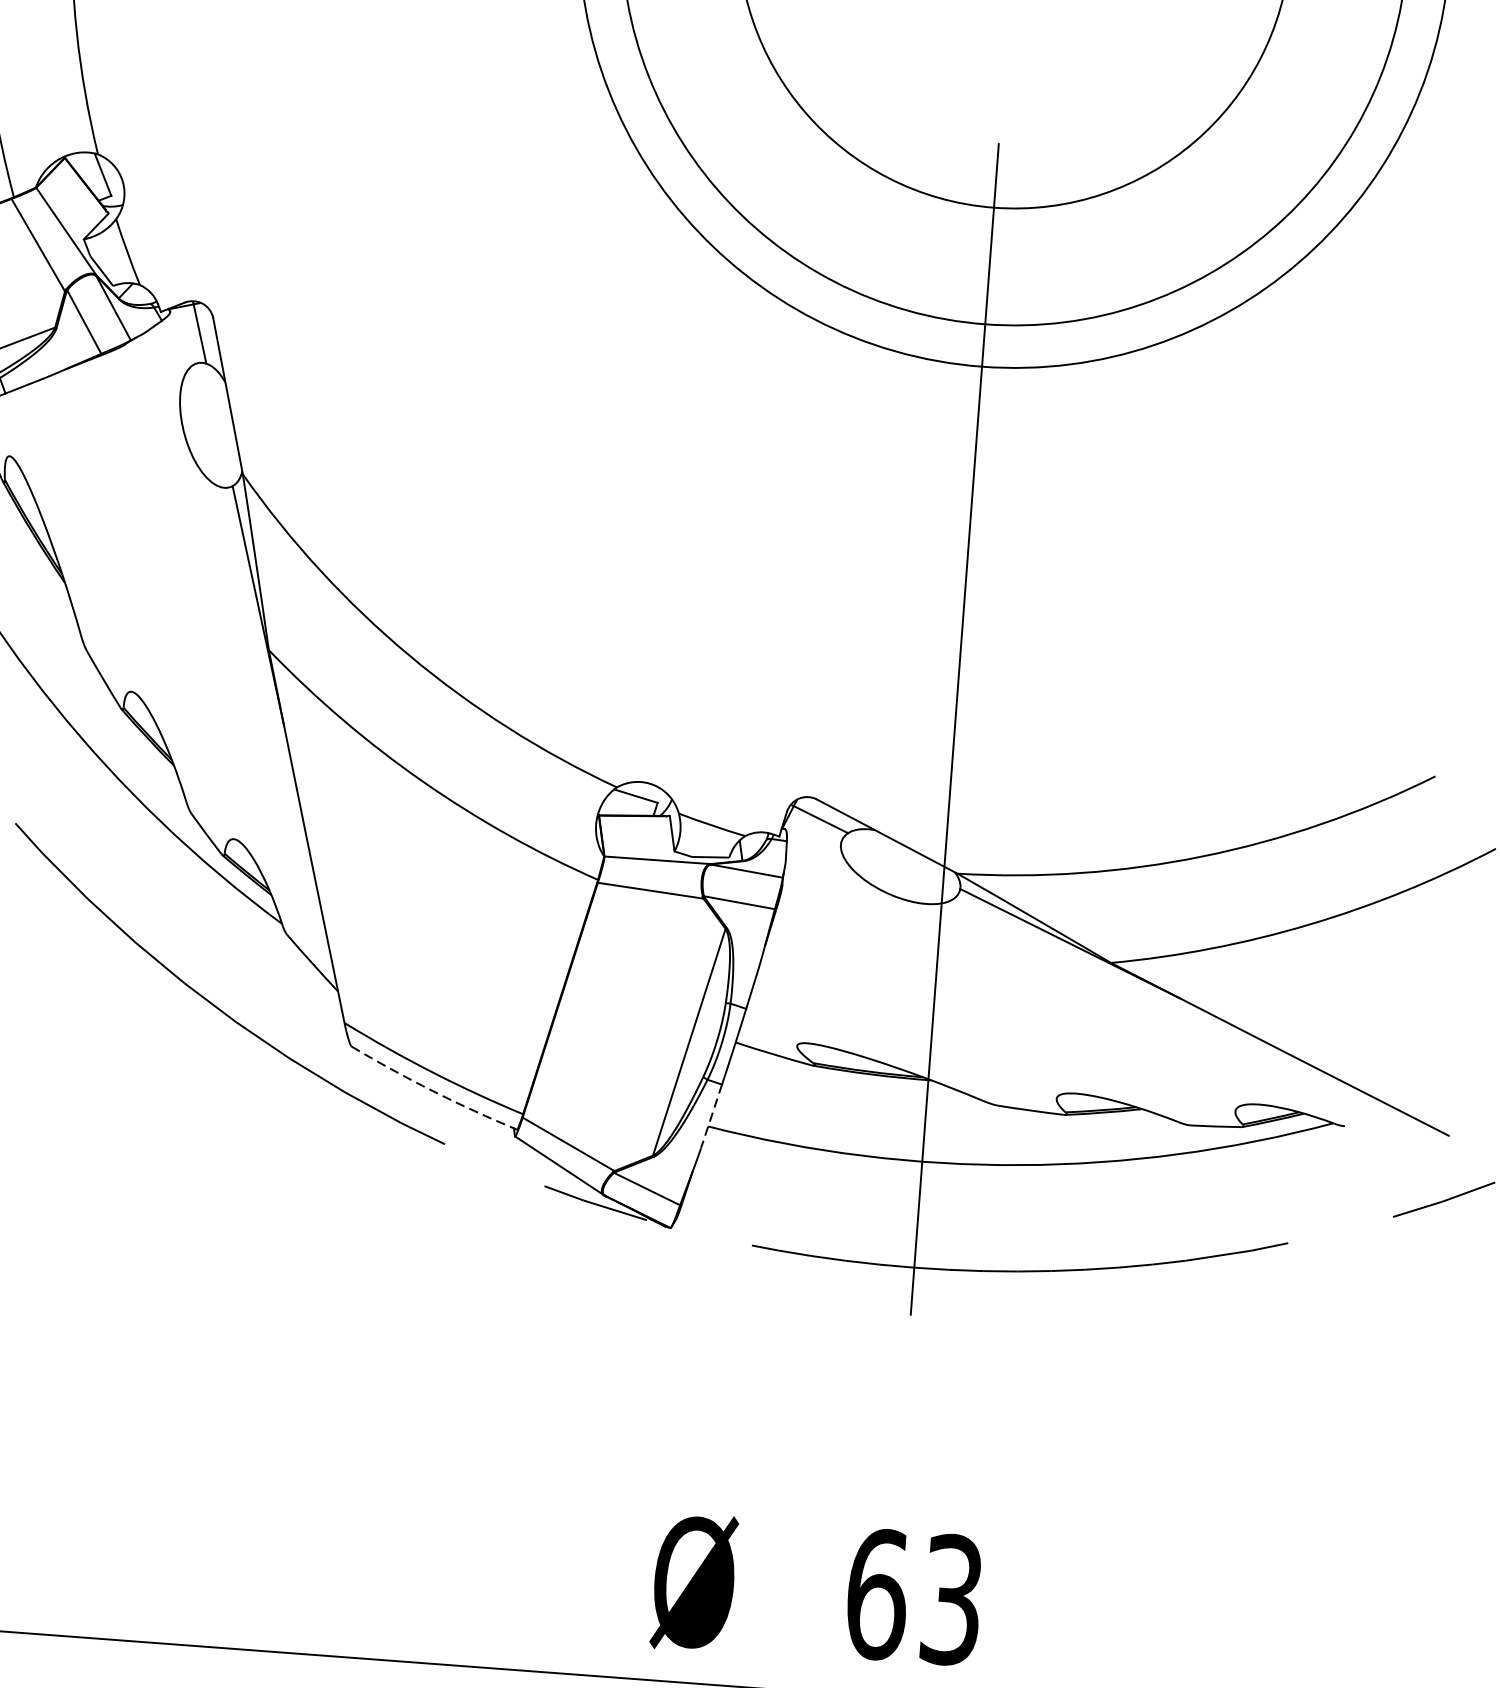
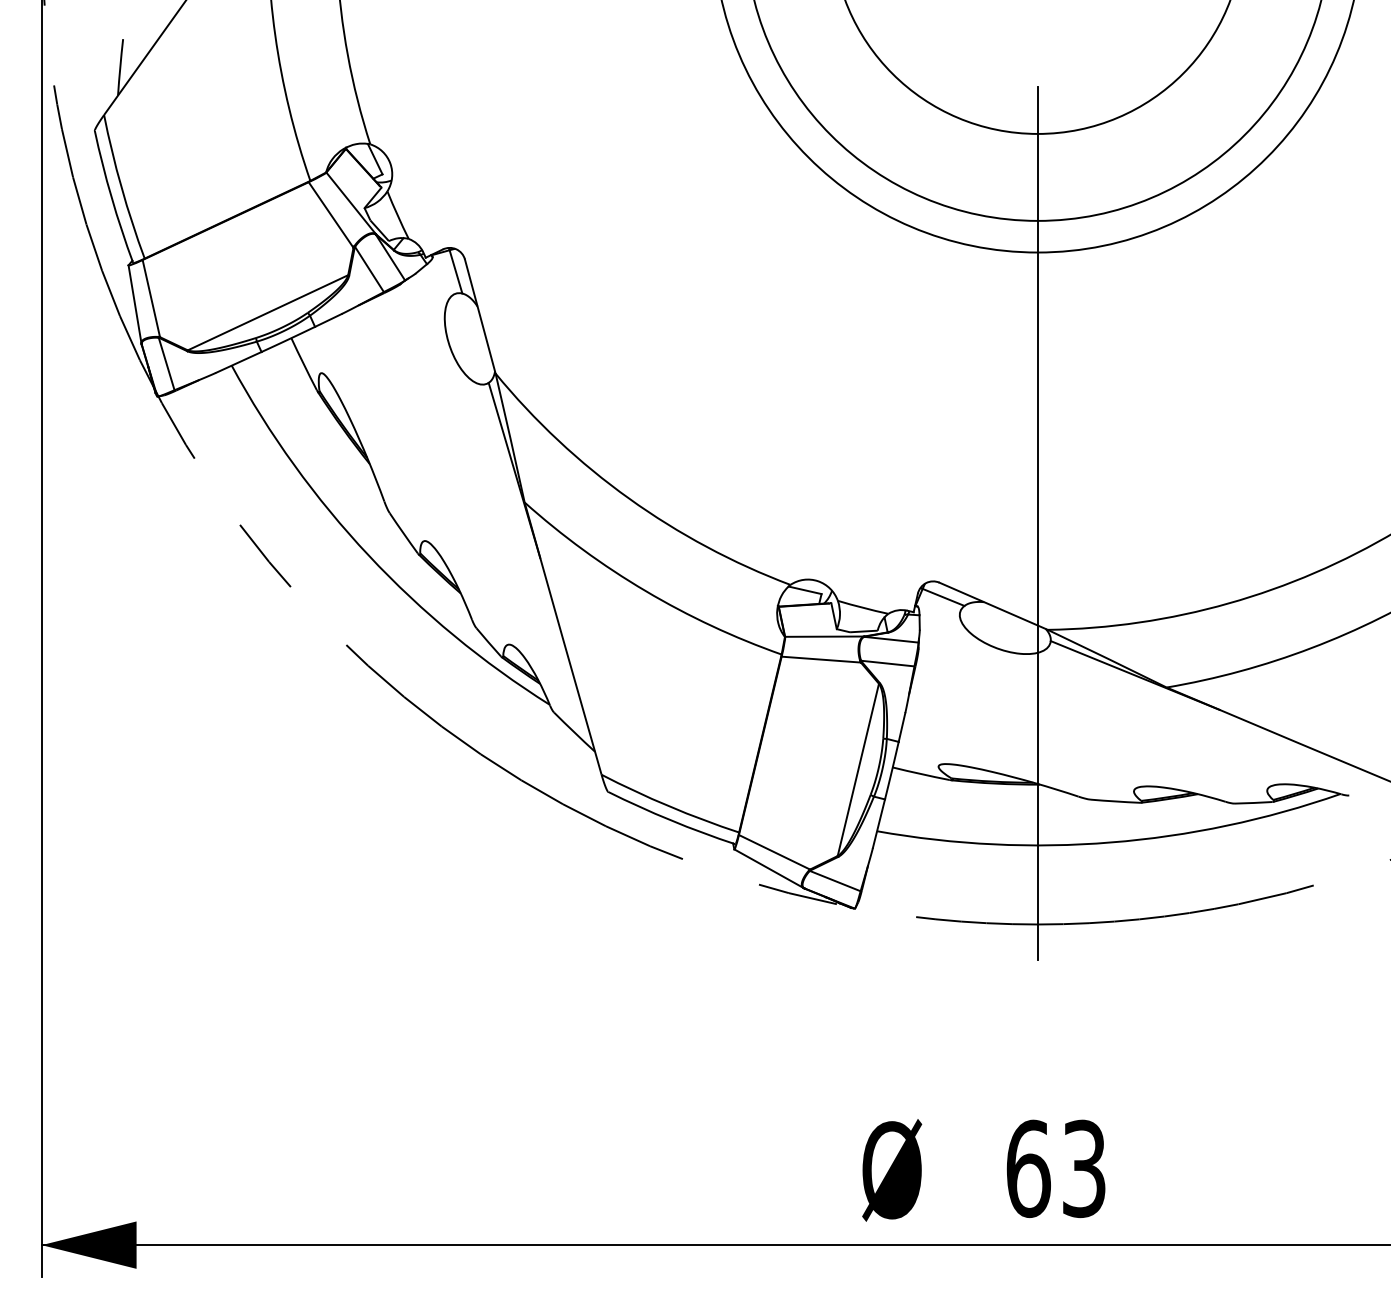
arc: (432, 1091) -> (670, 820), dashed -> solid
line: (710, 1117) -> (878, 824), dashed -> solid

